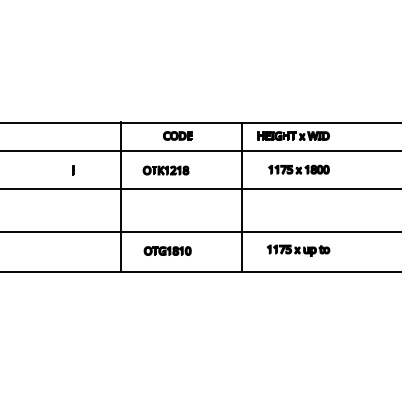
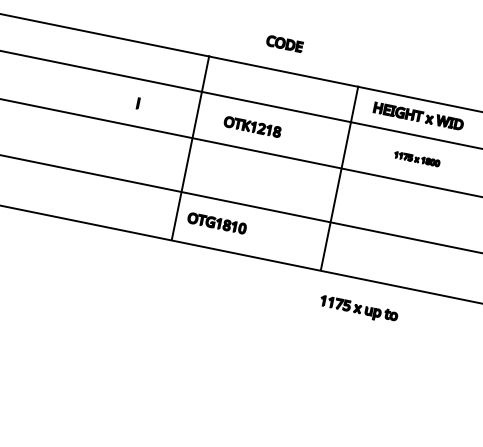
part: (177, 135) -> (284, 43), moved
part: (298, 169) -> (416, 158), size x0.6
part: (167, 250) -> (216, 222), moved
part: (298, 250) -> (358, 309), moved

